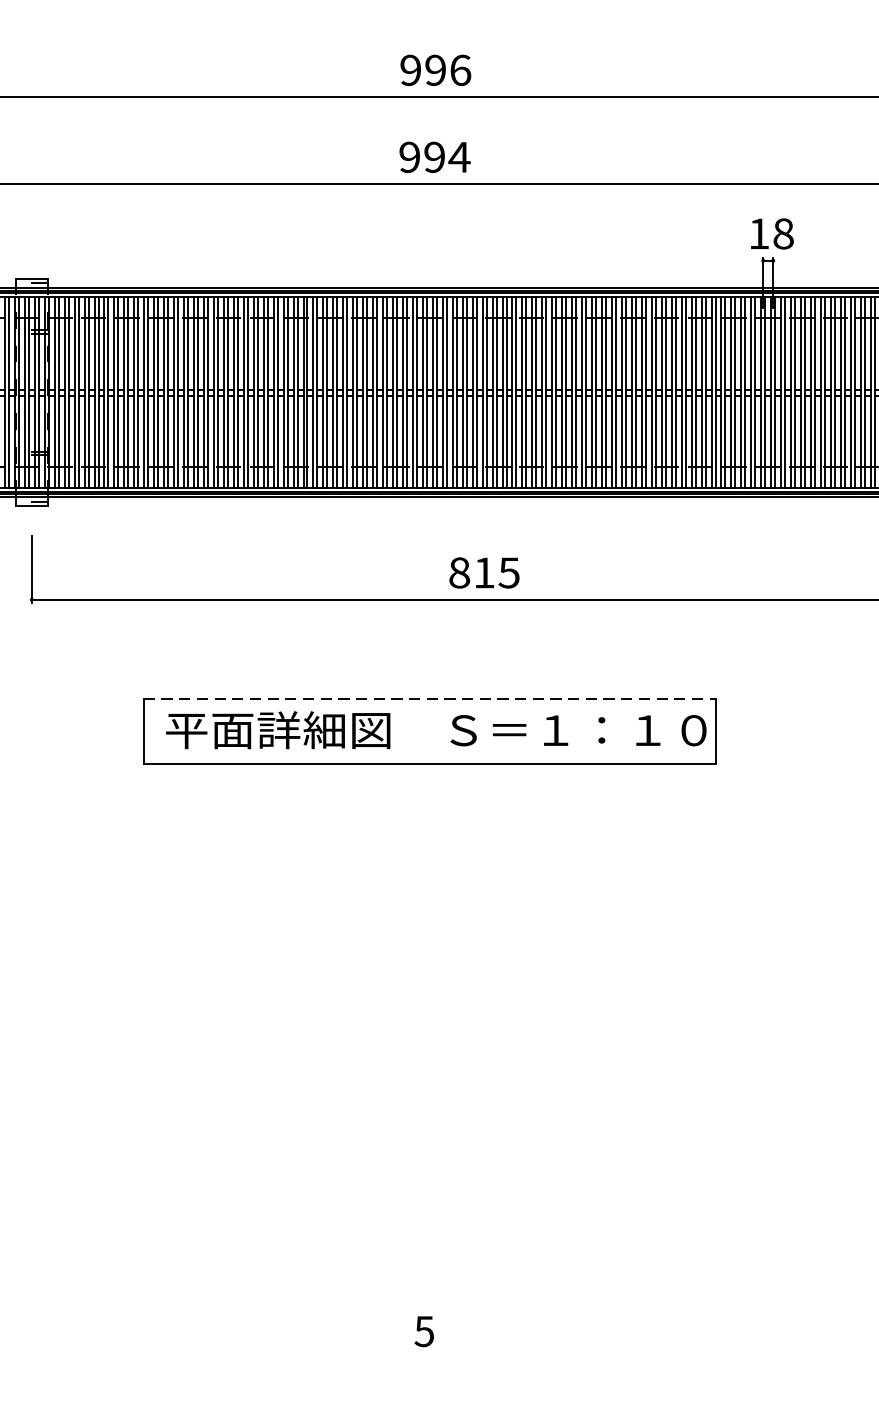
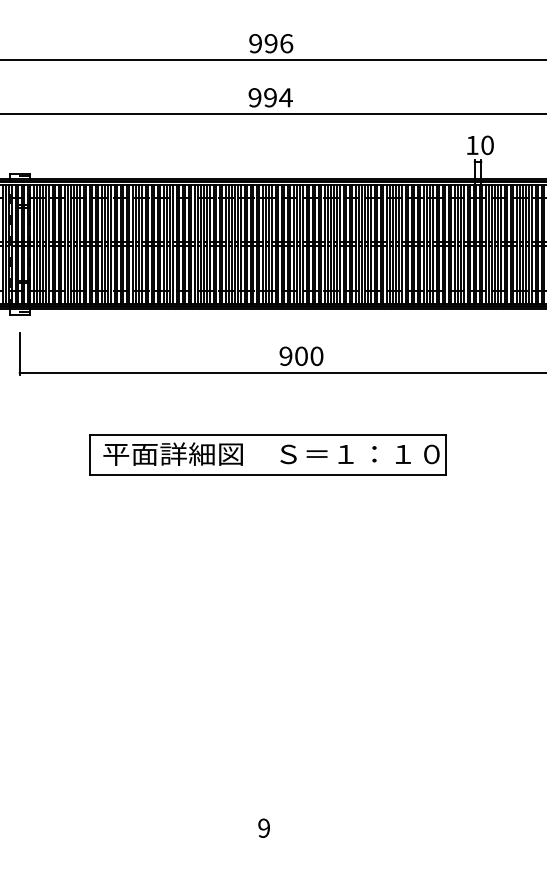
text: (783, 234) -> (487, 145), 18 -> 10
text: (484, 573) -> (301, 356), 815 -> 900
line: (431, 698) -> (268, 434), dashed -> solid
text: (423, 1330) -> (263, 827), 5 -> 9

